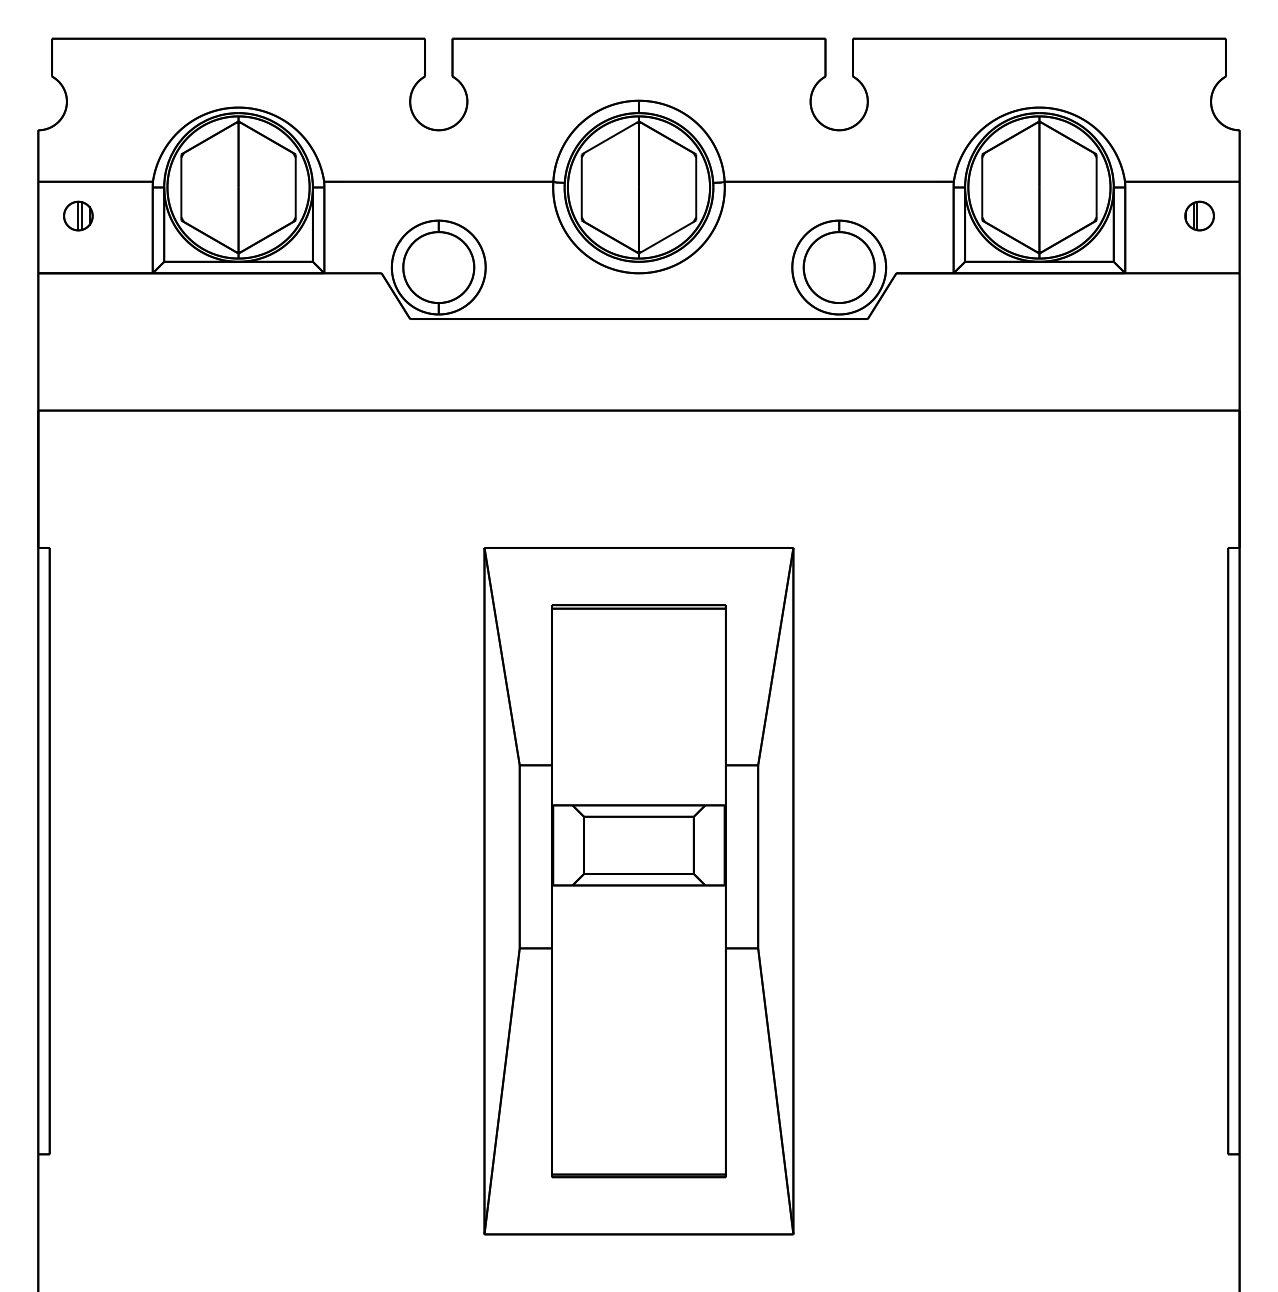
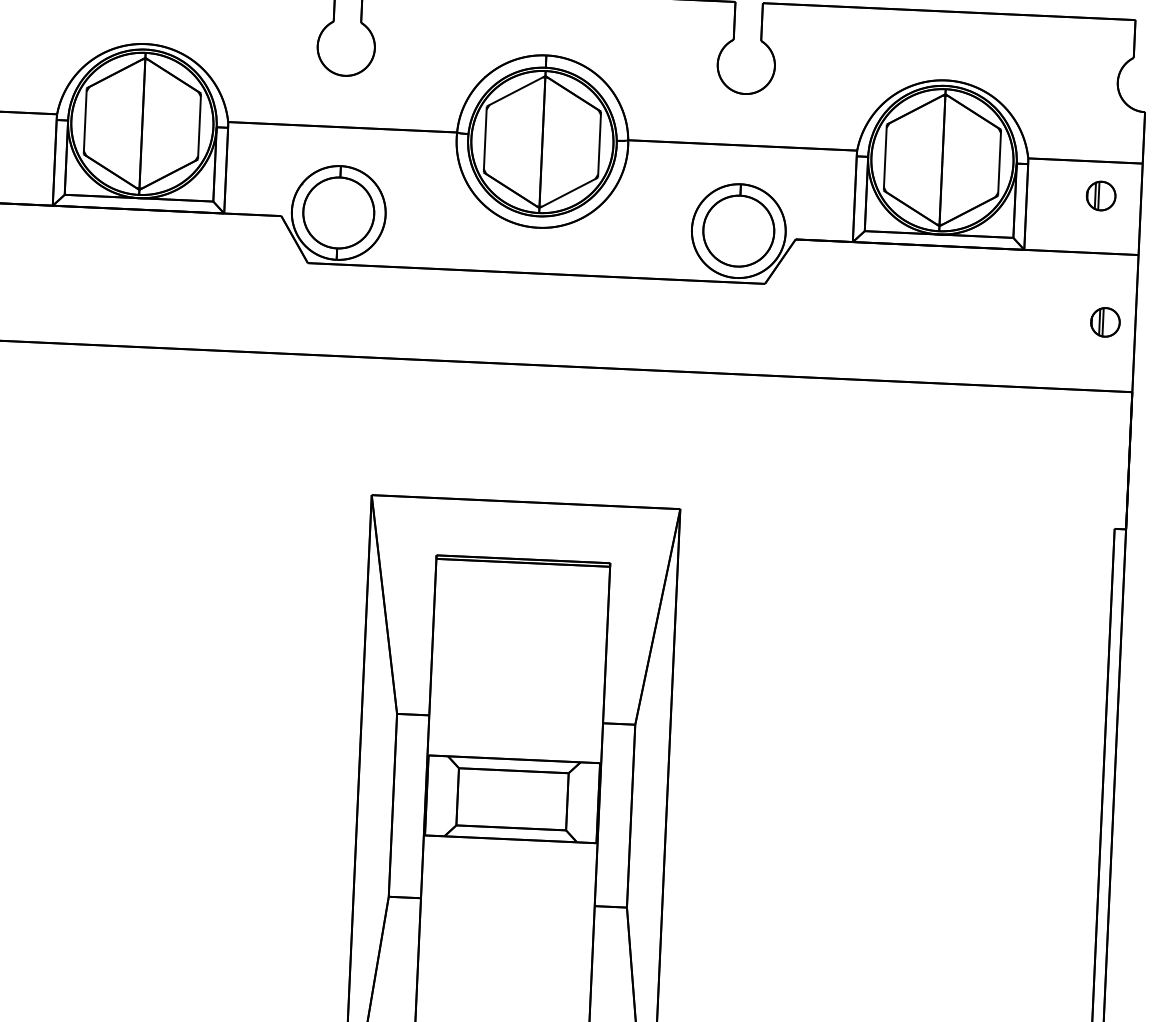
part: (1209, 341) -> (1105, 321), added

